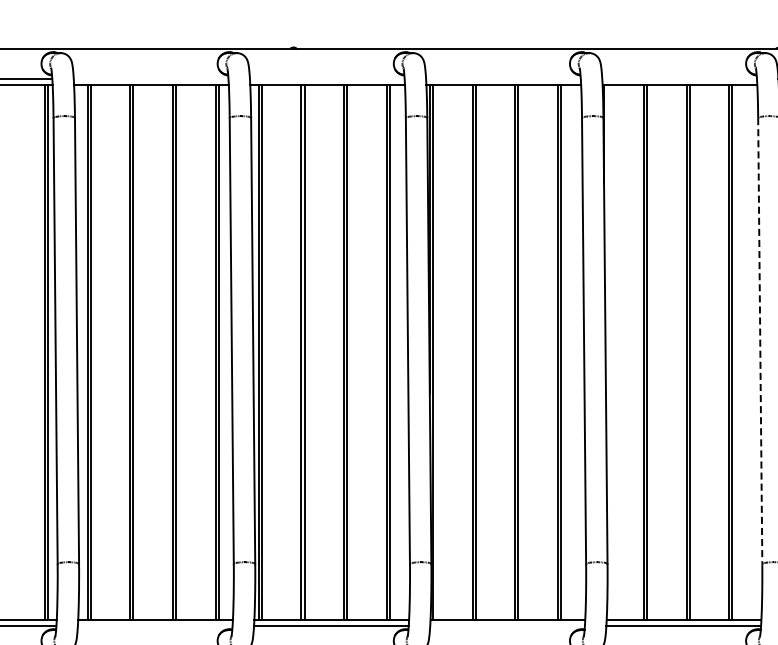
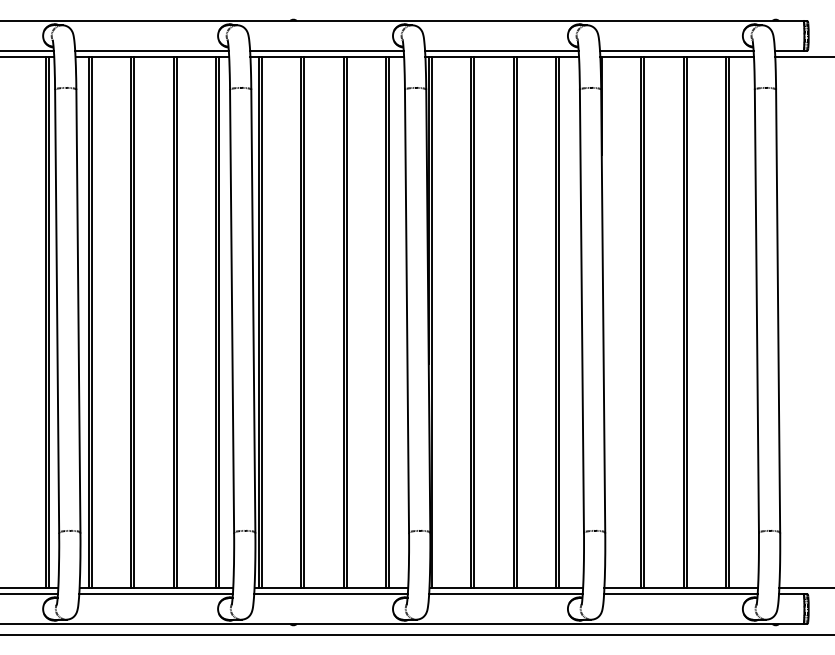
line: (150, 78) -> (151, 50), added
line: (326, 78) -> (326, 50), added
line: (503, 78) -> (501, 50), added
line: (679, 78) -> (676, 50), added
line: (759, 341) -> (756, 311), dashed -> solid
line: (154, 626) -> (155, 594), added
line: (507, 626) -> (505, 594), added

